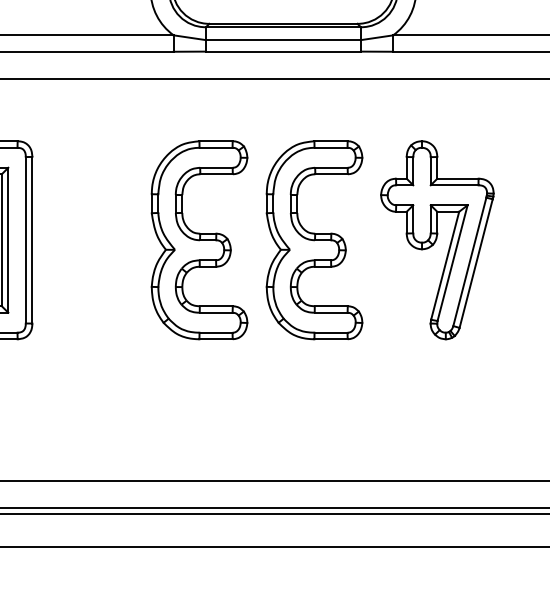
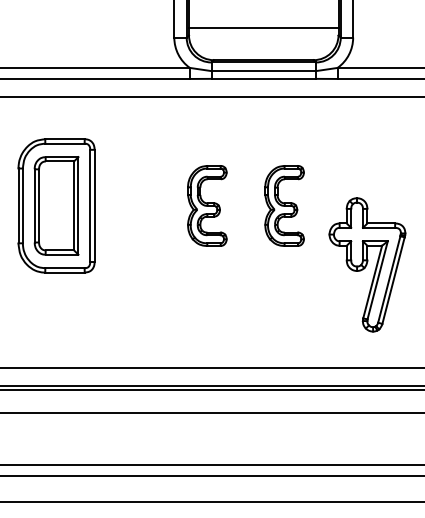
part: (199, 239) -> (207, 205), size x0.6
part: (314, 239) -> (284, 205), size x0.6
part: (437, 239) -> (367, 264), moved

